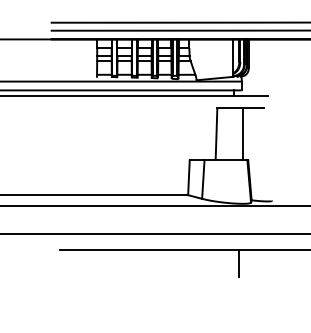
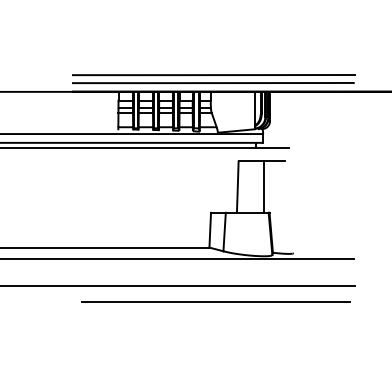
line: (239, 263) -> (260, 315), removed

